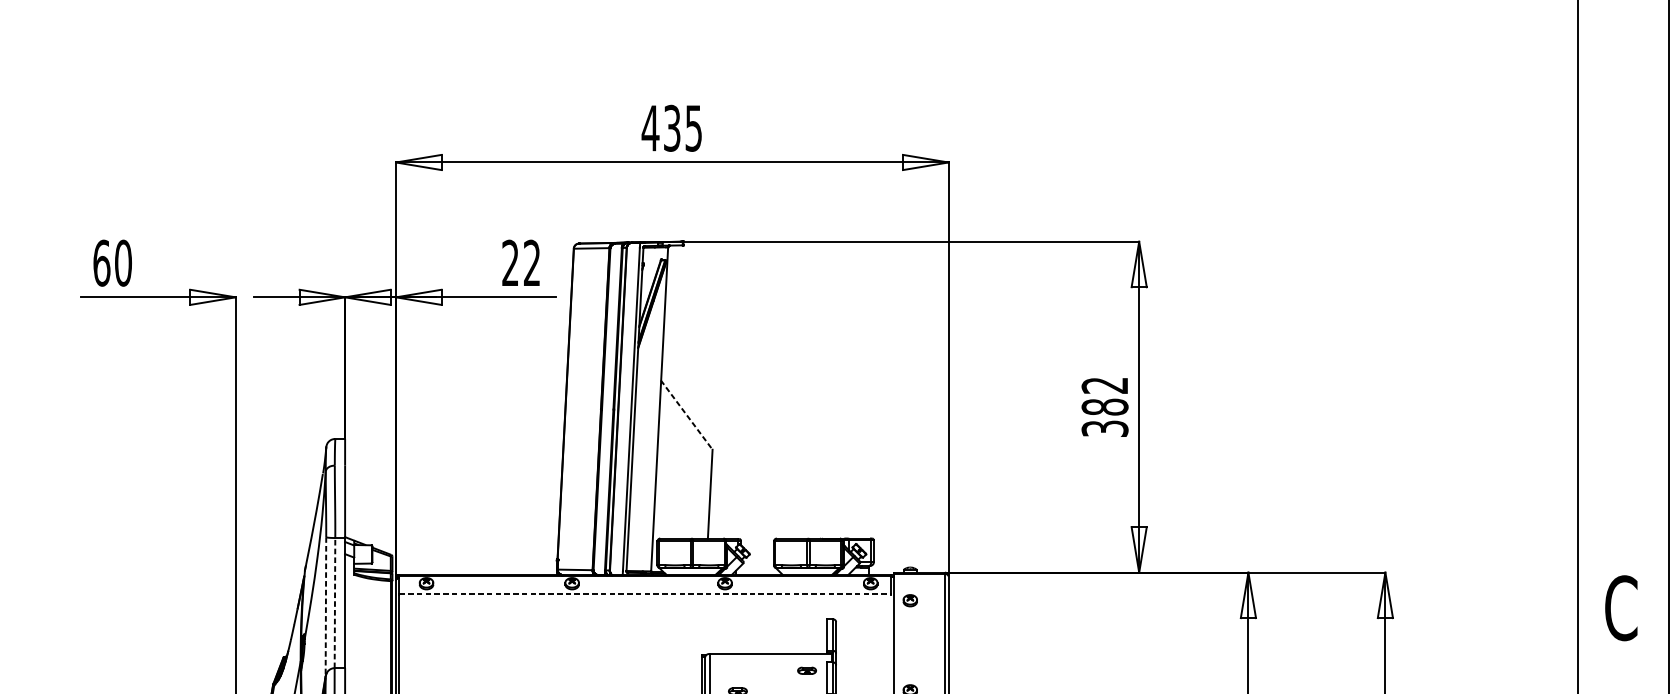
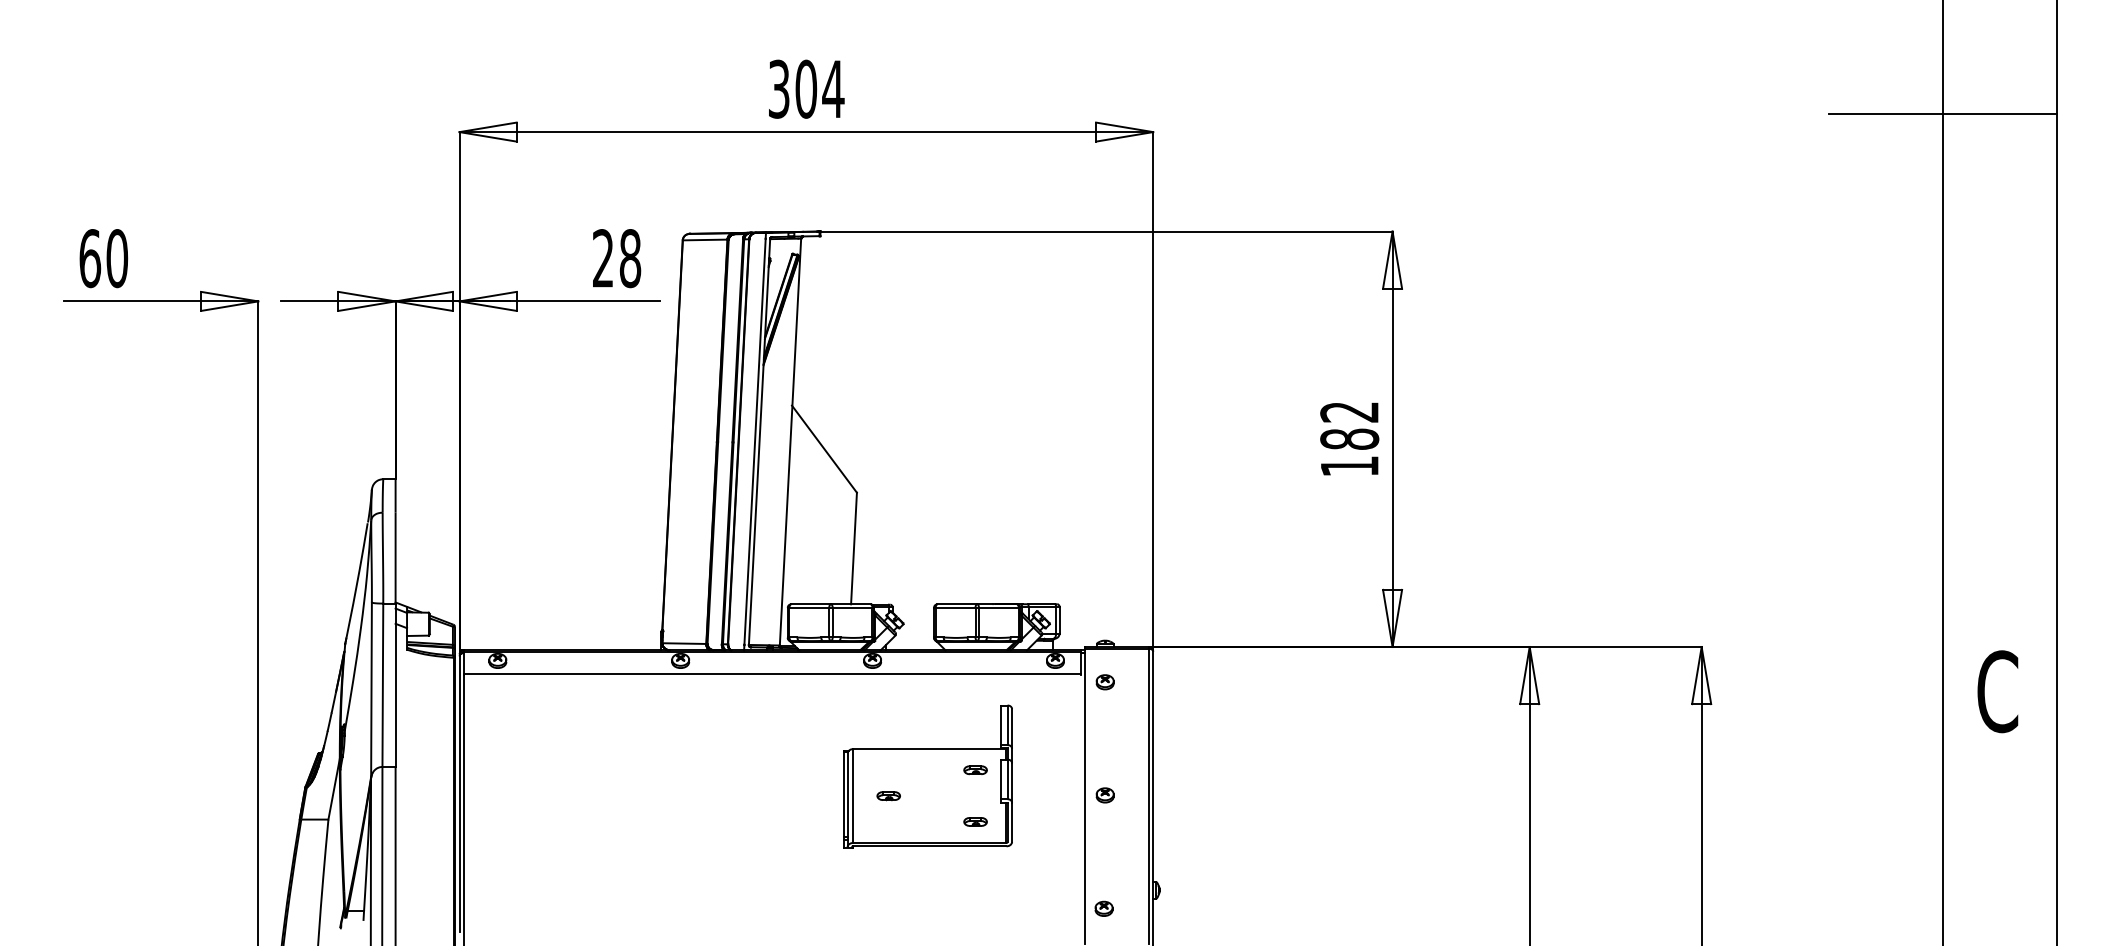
text: (671, 127) -> (805, 88), 435 -> 304
line: (1577, 147) -> (1942, 113), added
text: (532, 263) -> (630, 258), 22 -> 28
line: (686, 415) -> (824, 449), dashed -> solid
text: (1104, 428) -> (1349, 466), 382 -> 182
line: (645, 594) -> (772, 674), dashed -> solid
line: (334, 603) -> (382, 685), dashed -> solid
line: (325, 607) -> (371, 690), dashed -> solid

